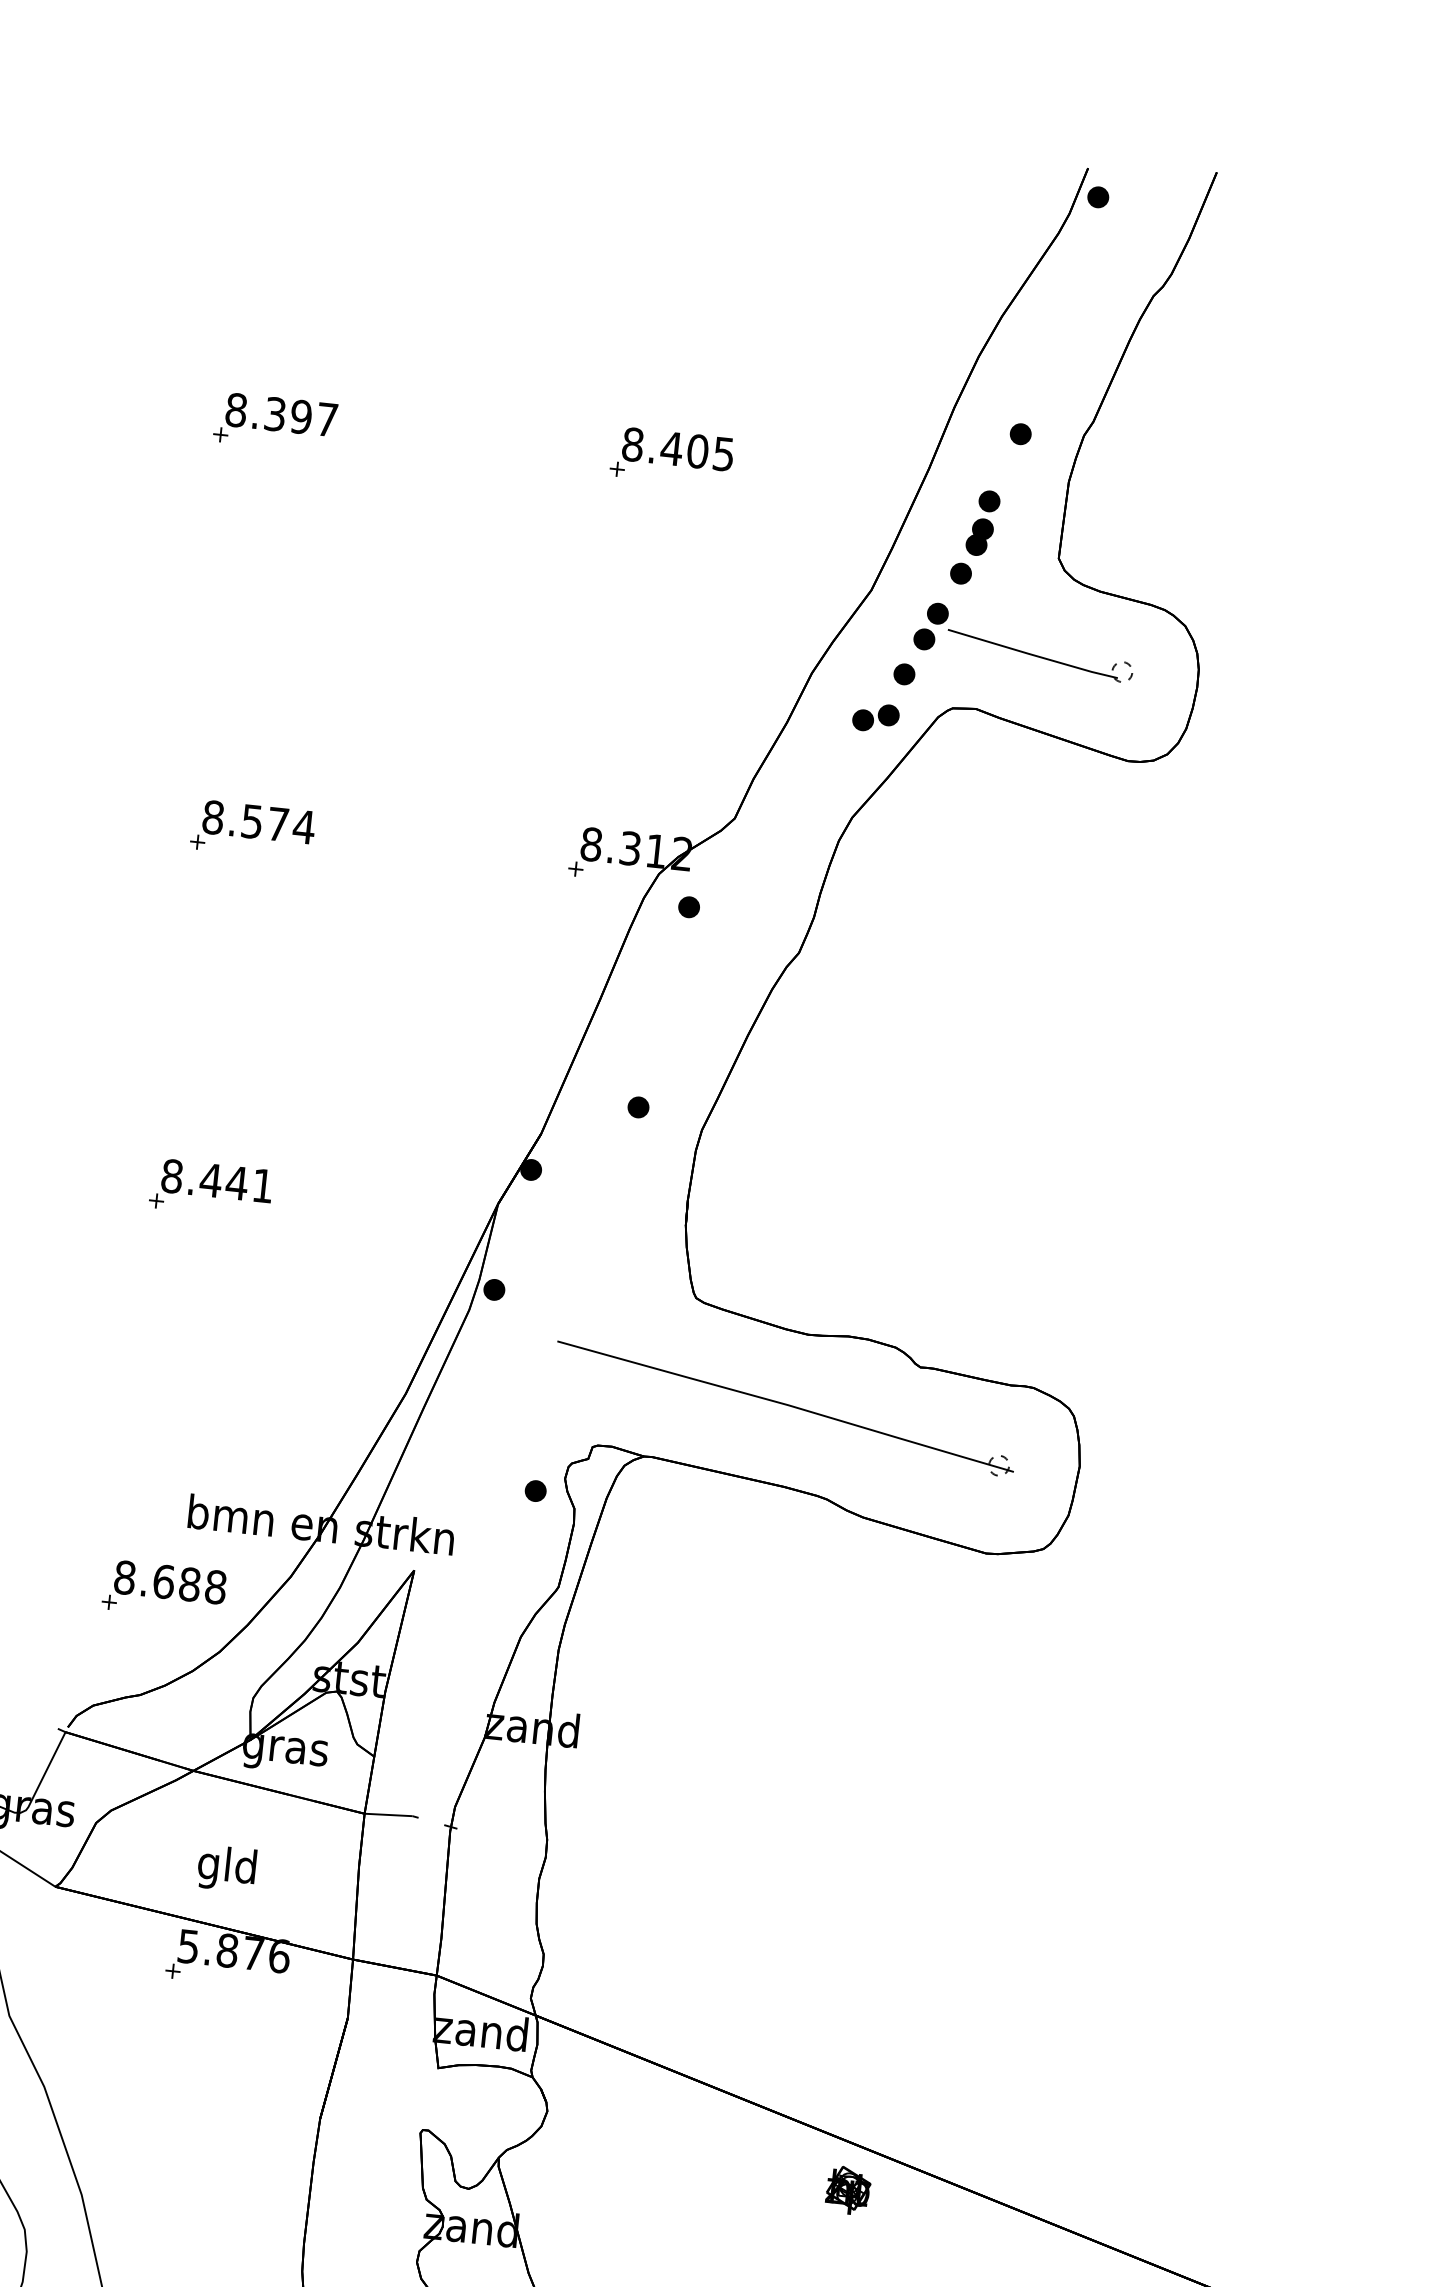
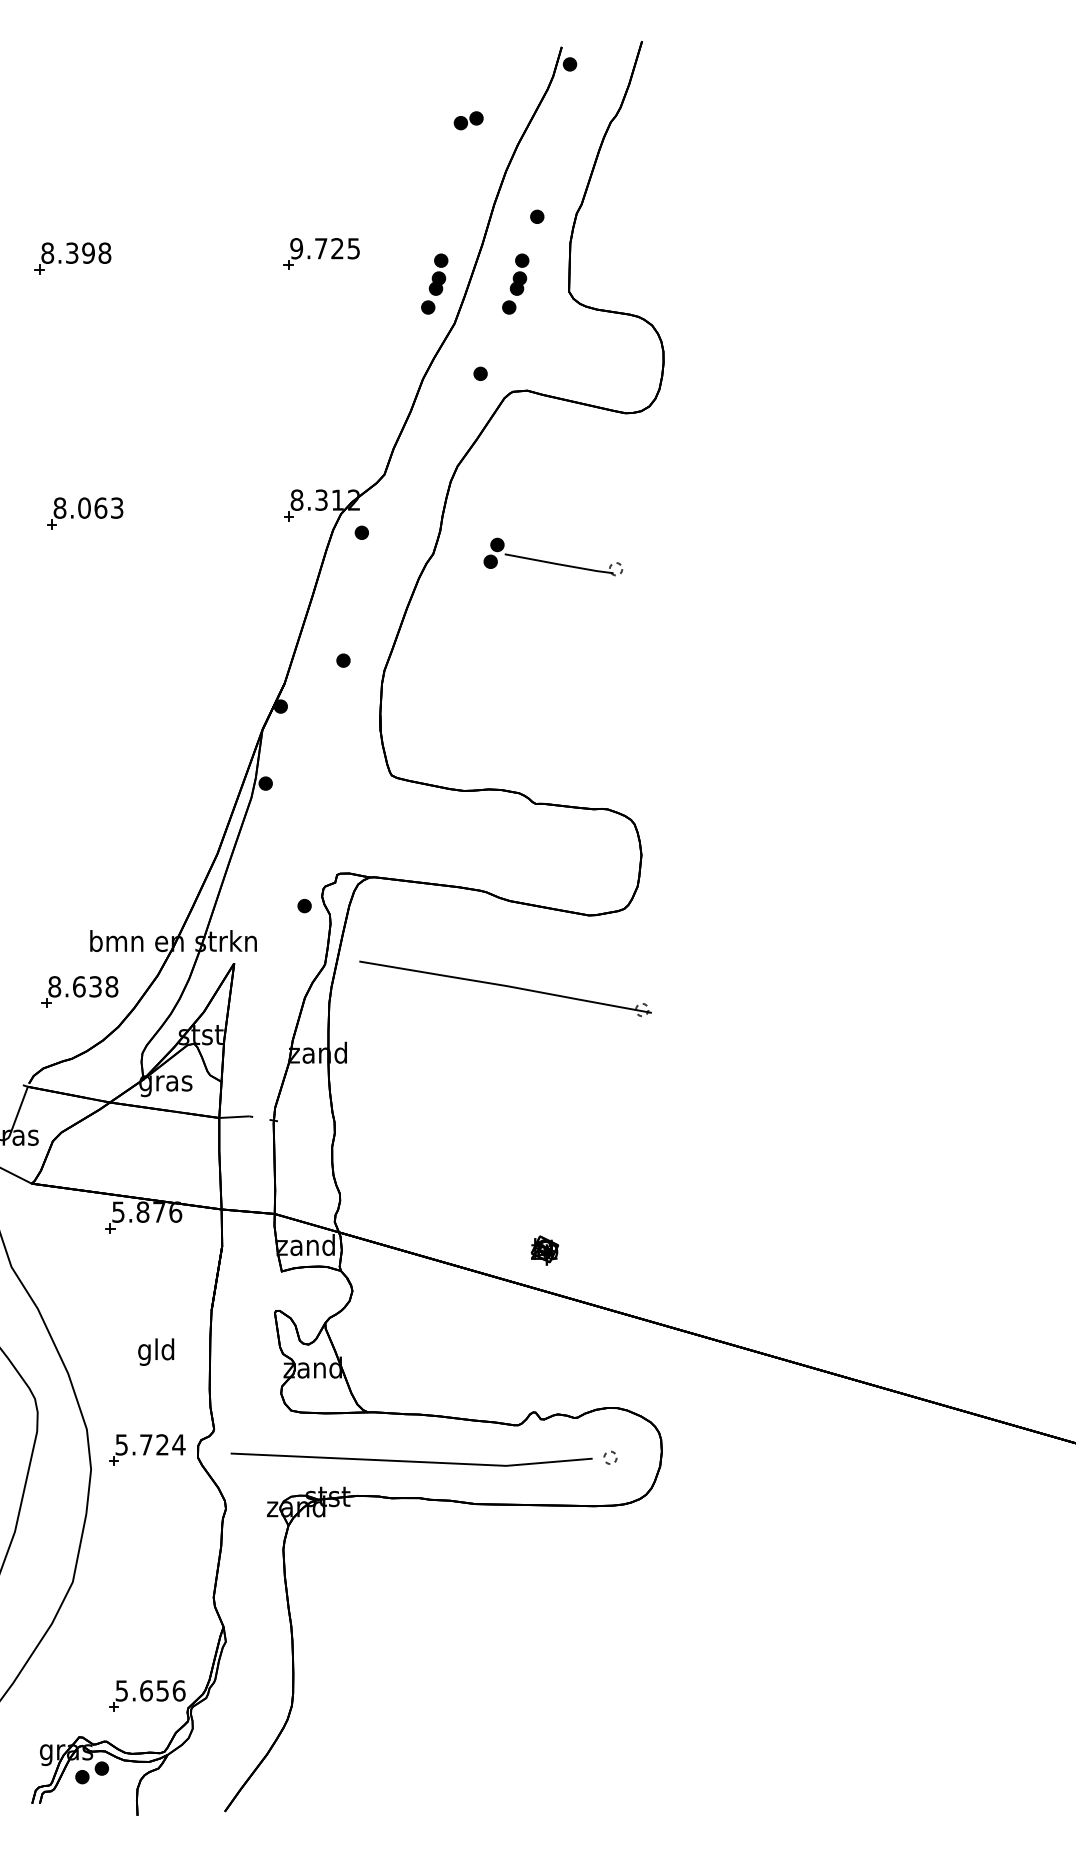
text: (326, 418) -> (104, 252), 8.397 -> 8.398
text: (664, 447) -> (316, 248), 8.405 -> 9.725
part: (846, 522) -> (434, 283), added
part: (1025, 641) -> (553, 556), moved
part: (875, 717) -> (468, 120), moved
text: (277, 823) -> (100, 507), 8.574 -> 8.063
part: (210, 1189) -> (82, 739), removed
part: (785, 1408) -> (505, 988), moved
text: (189, 1583) -> (95, 986), 8.688 -> 8.638
text: (227, 1867) -> (156, 1351), moved
part: (847, 2190) -> (544, 1250), moved

